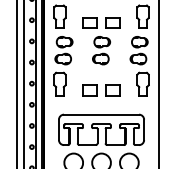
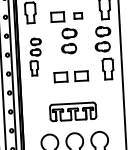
part: (112, 22) -> (77, 15), size x0.6
part: (63, 66) -> (36, 57), size x0.7
part: (101, 129) -> (73, 111), size x0.6

